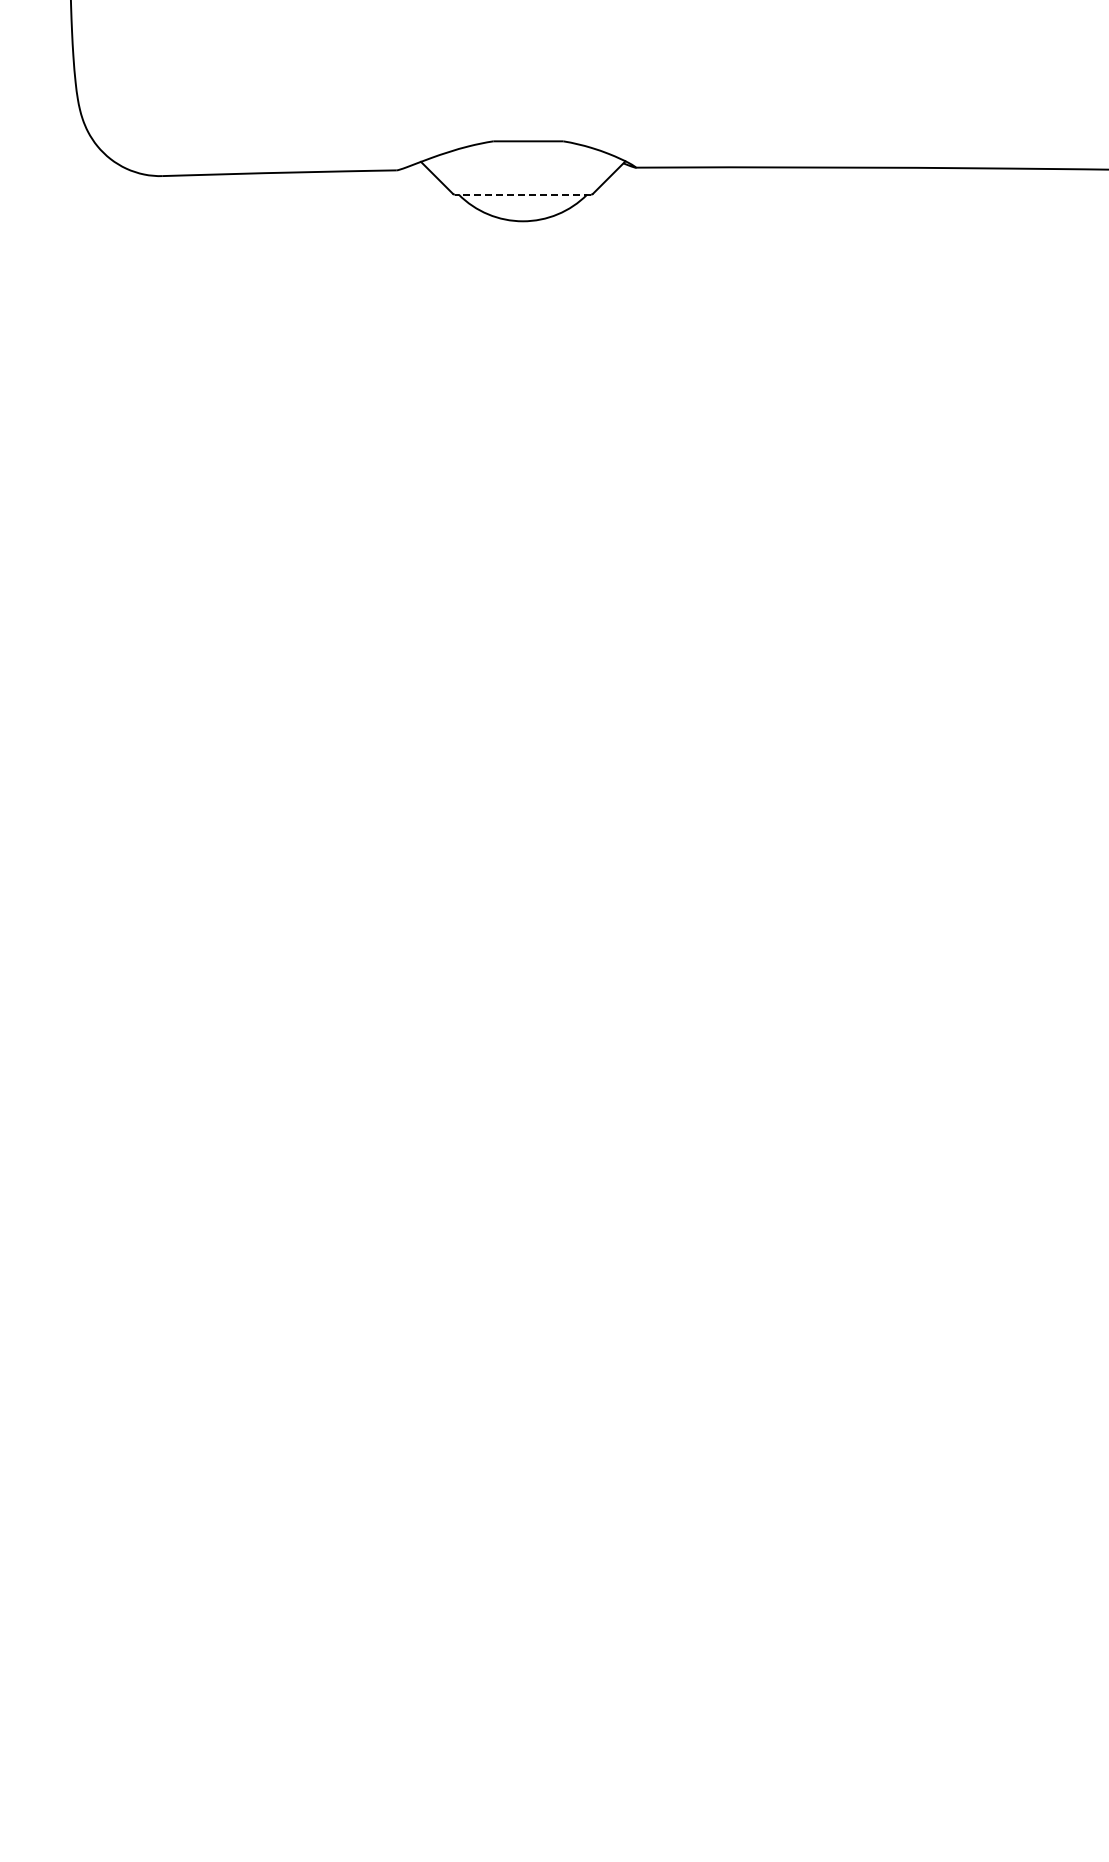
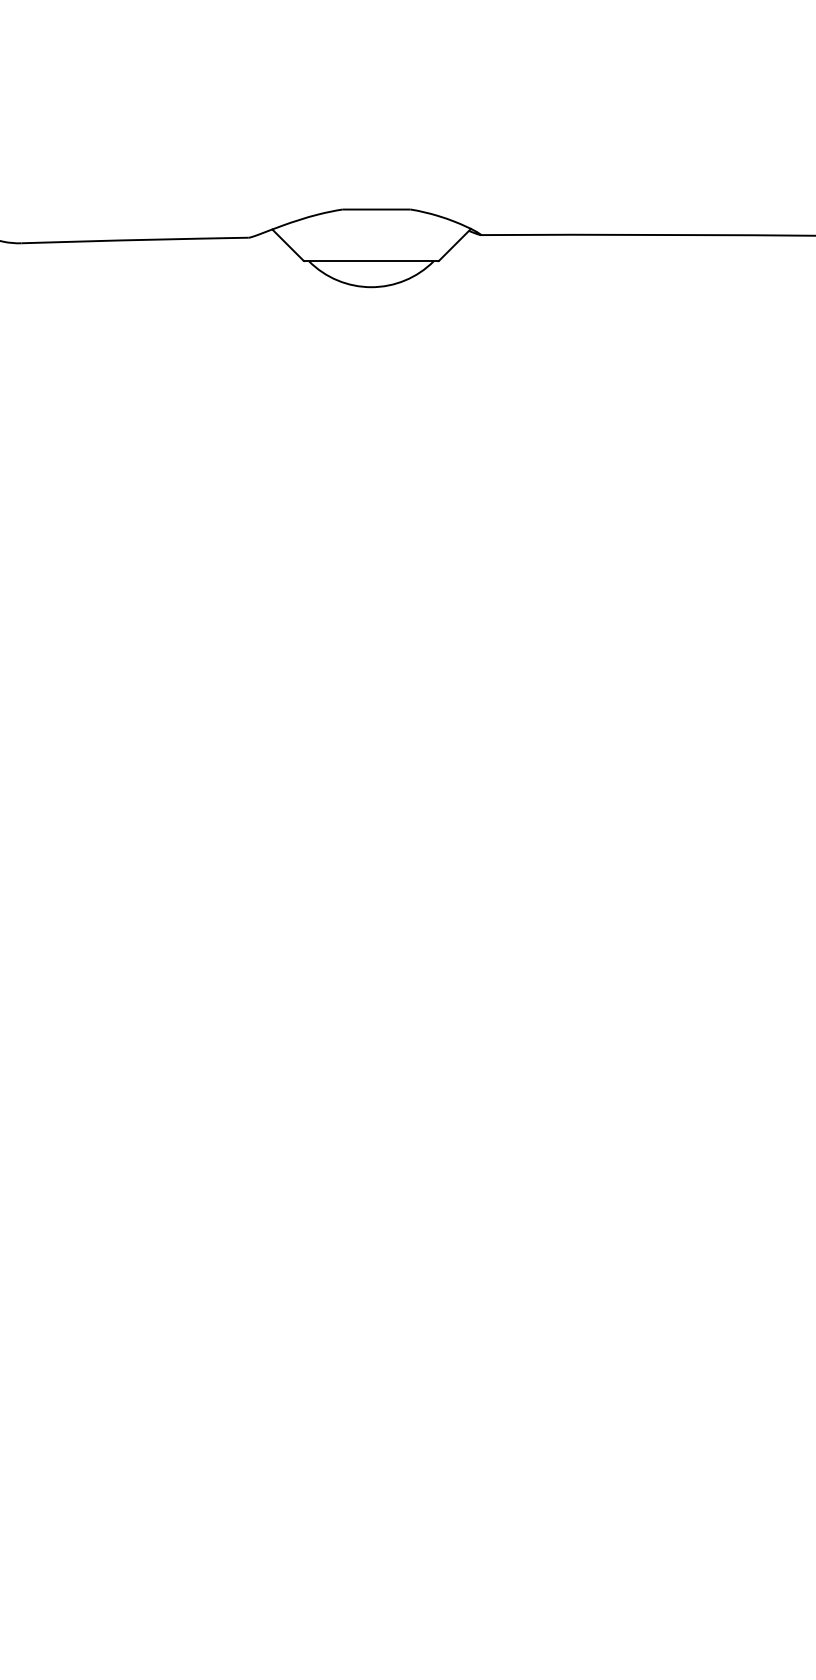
line: (522, 194) -> (370, 261), dashed -> solid

